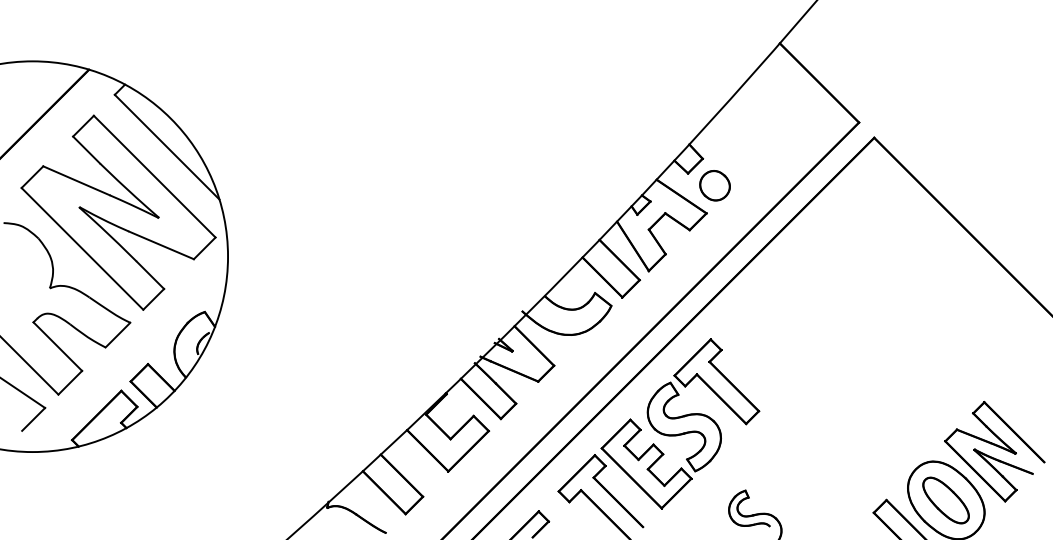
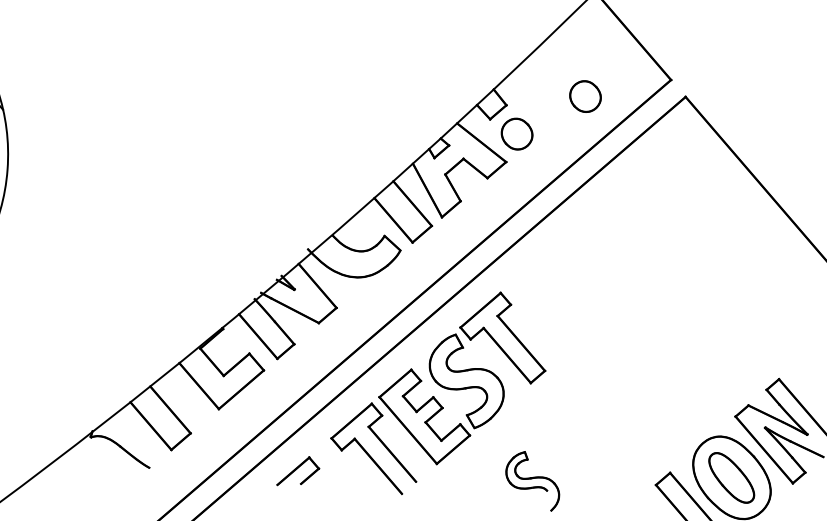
part: (777, 144) -> (584, 96), added

